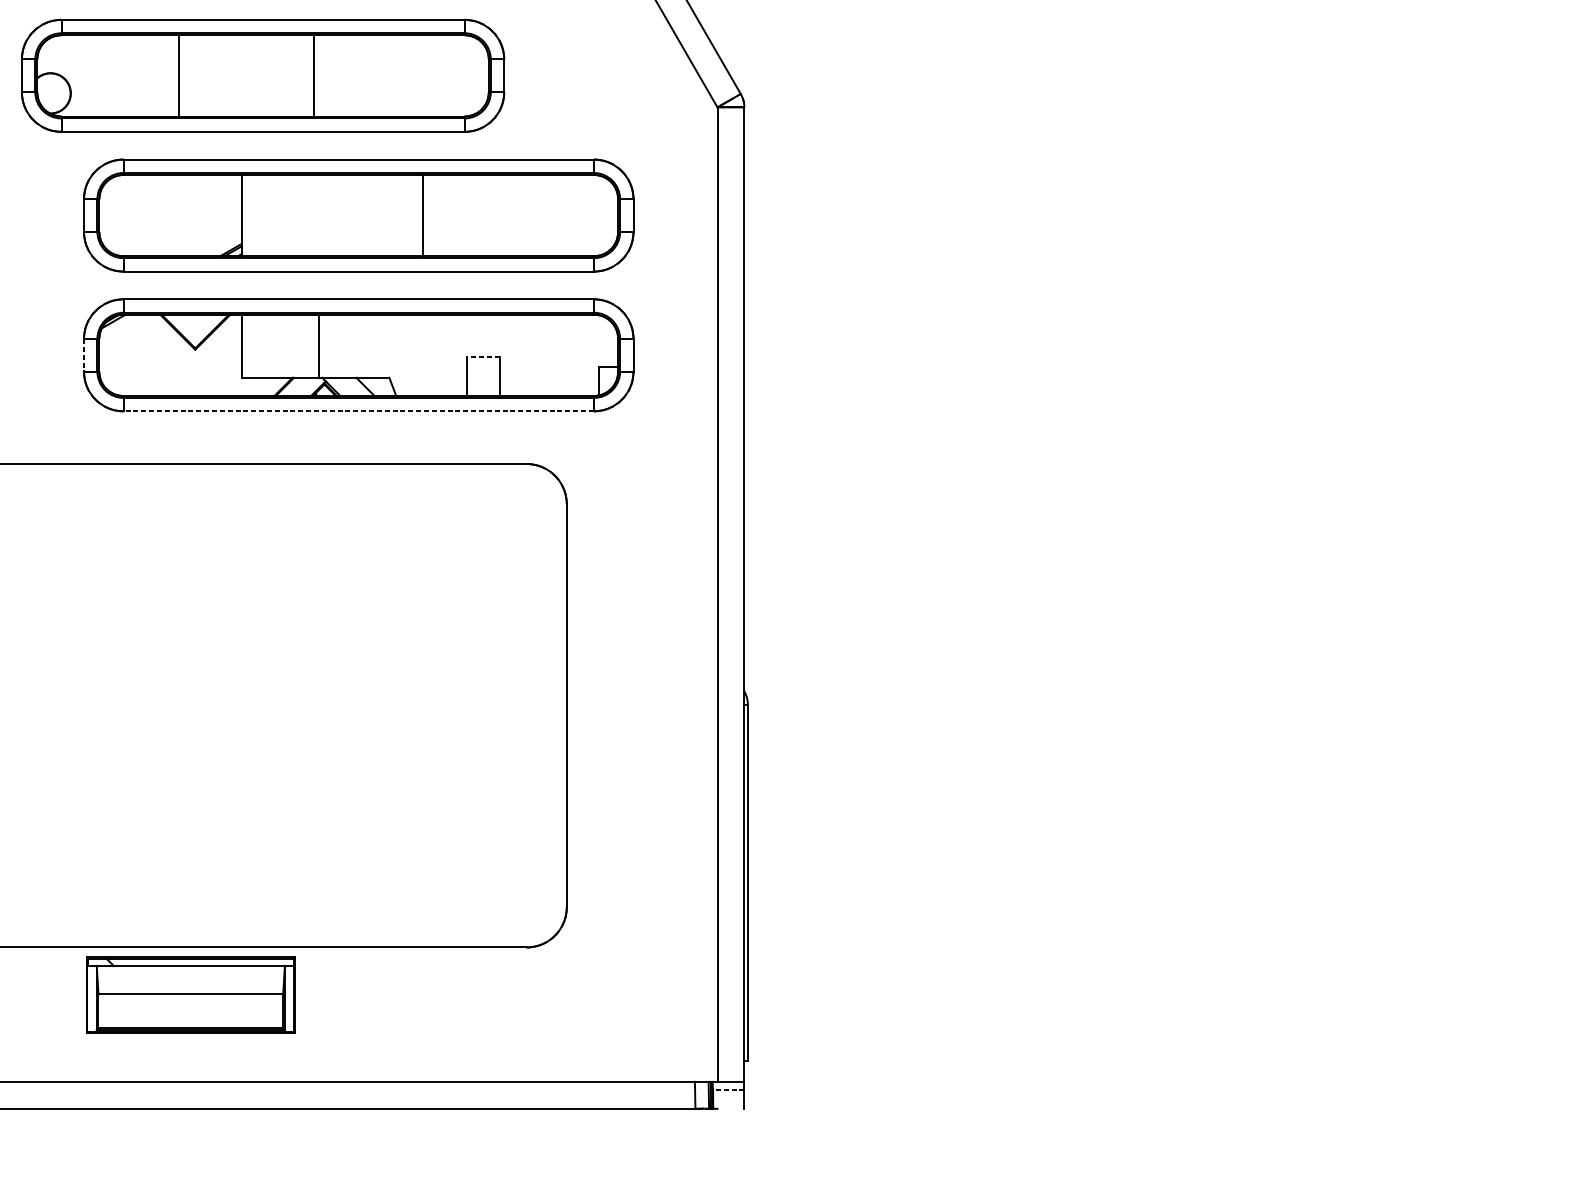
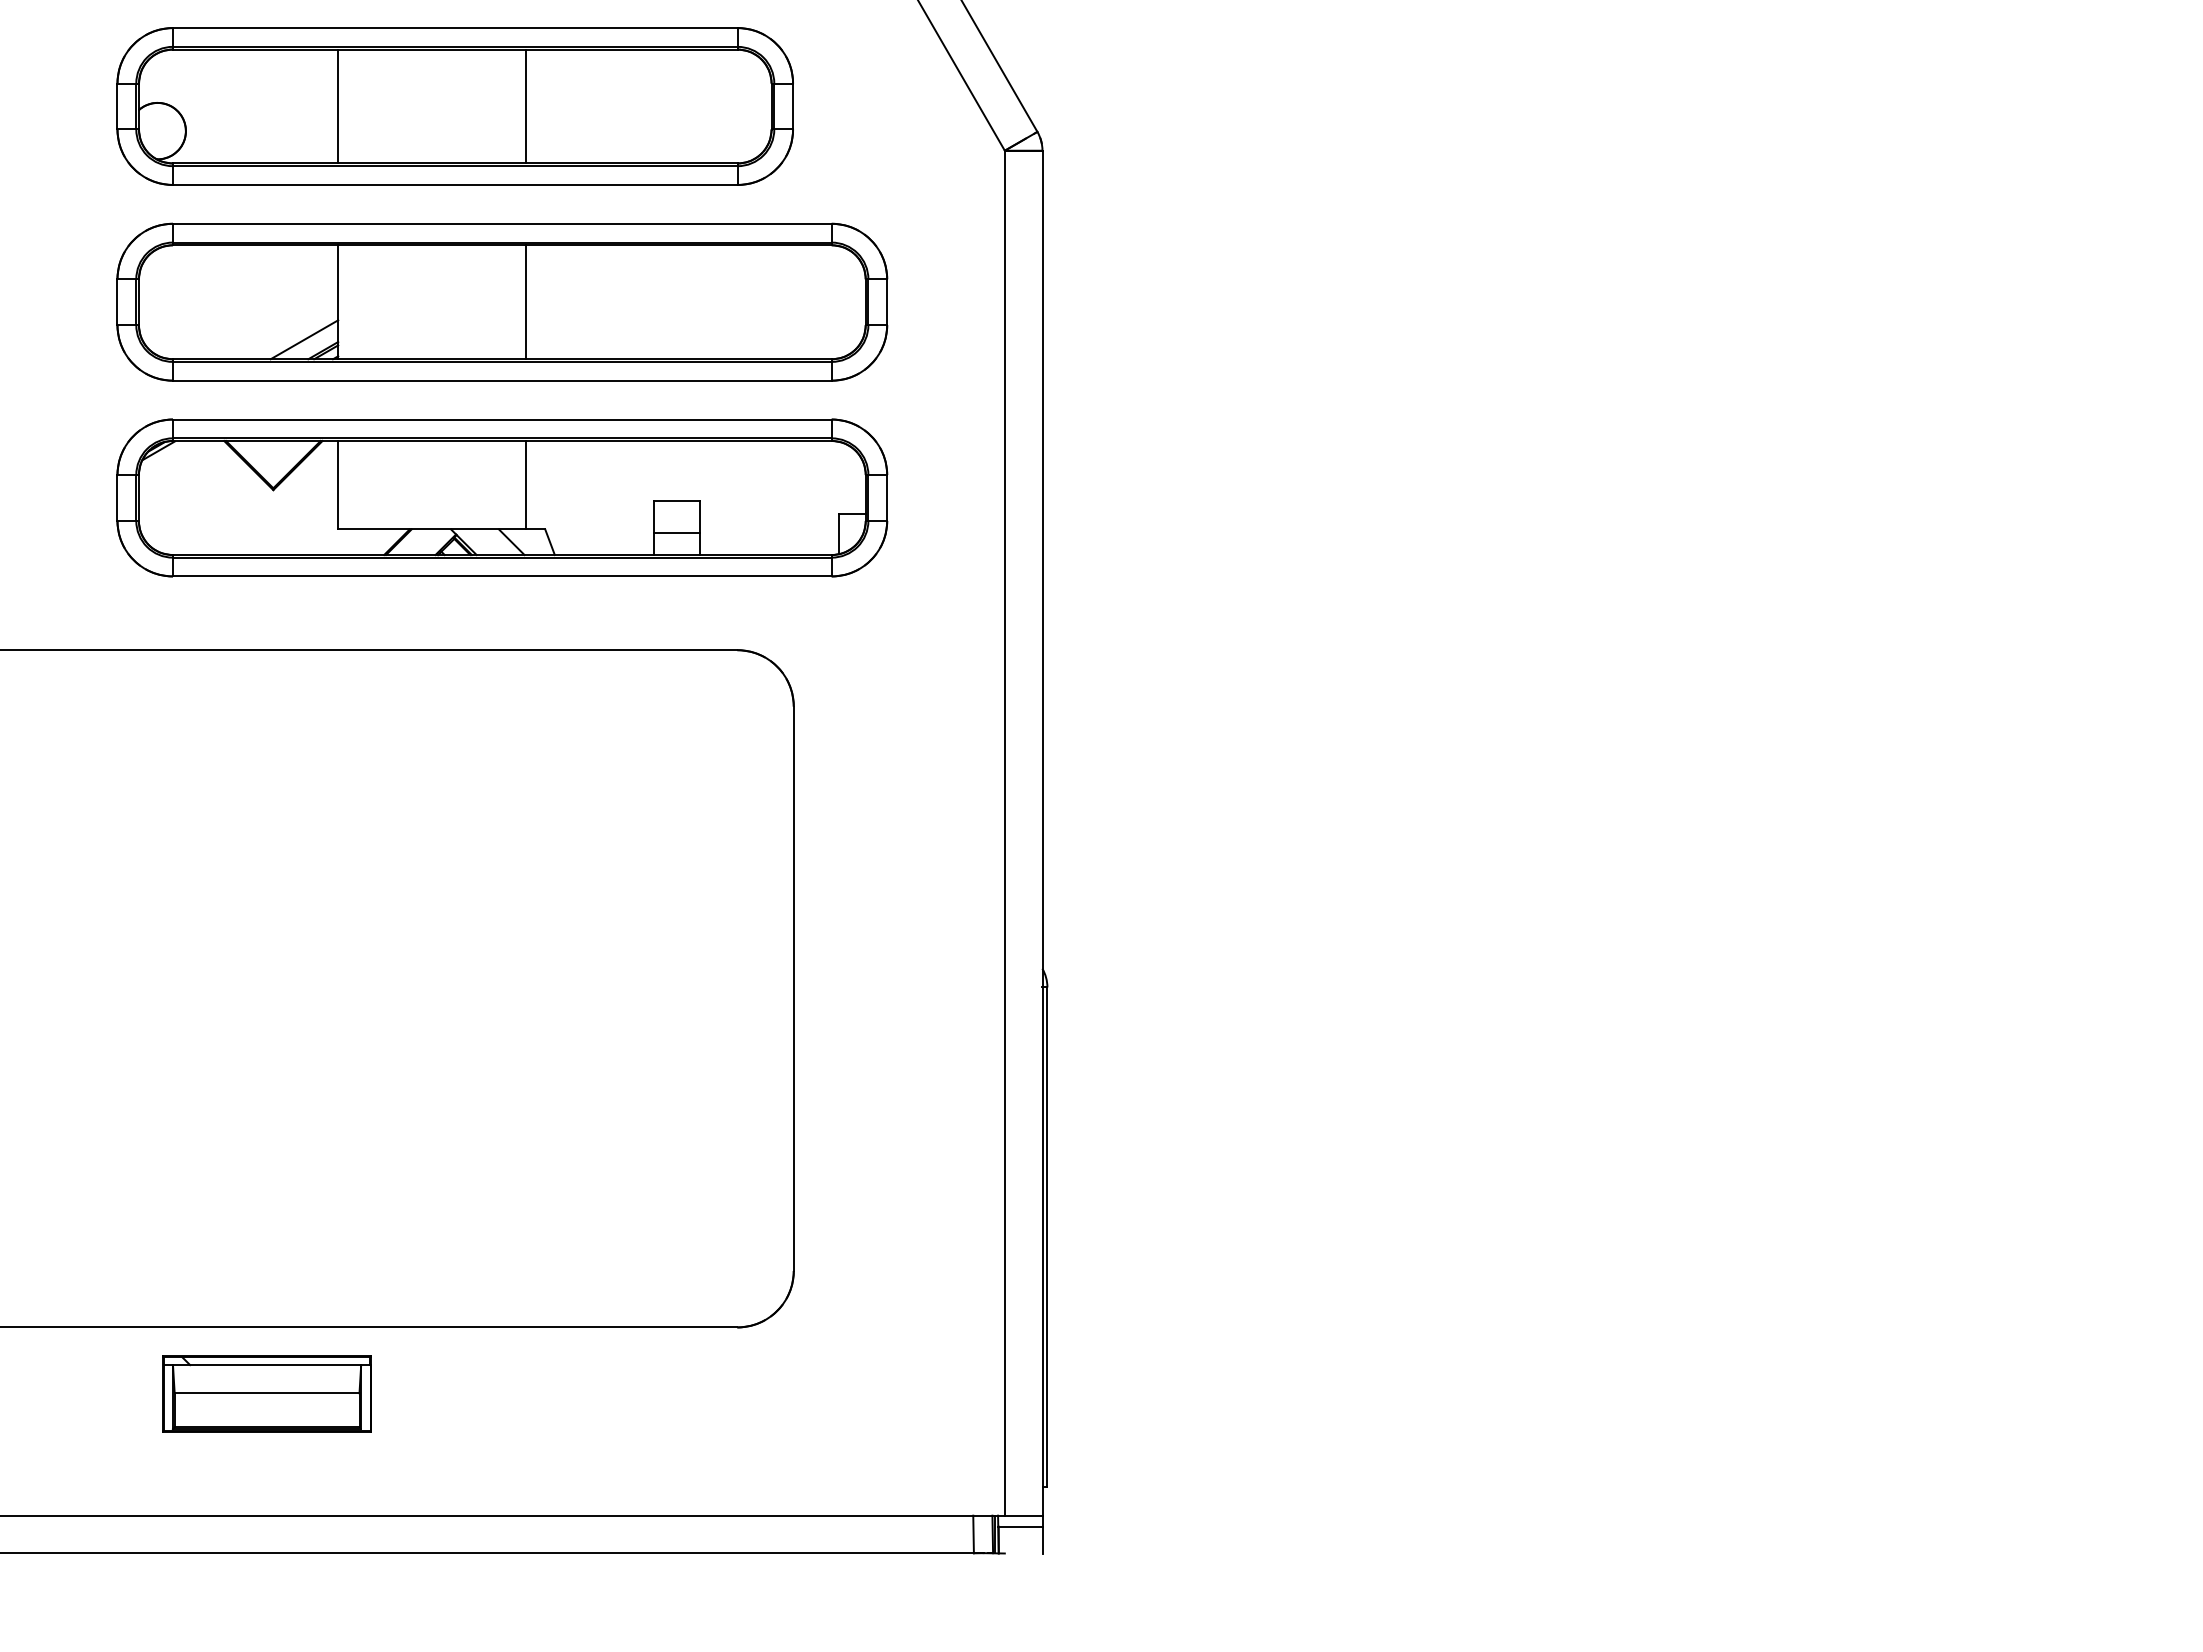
part: (262, 75) -> (454, 106), moved
line: (423, 215) -> (526, 302), moved
line: (217, 242) -> (304, 339), added
line: (318, 345) -> (526, 484), moved
line: (84, 355) -> (117, 498), dashed -> solid
line: (483, 357) -> (677, 500), dashed -> solid
line: (483, 380) -> (676, 533), added
line: (358, 411) -> (501, 576), dashed -> solid
part: (190, 994) -> (266, 1393), size x0.71
line: (727, 1089) -> (1019, 1526), dashed -> solid

